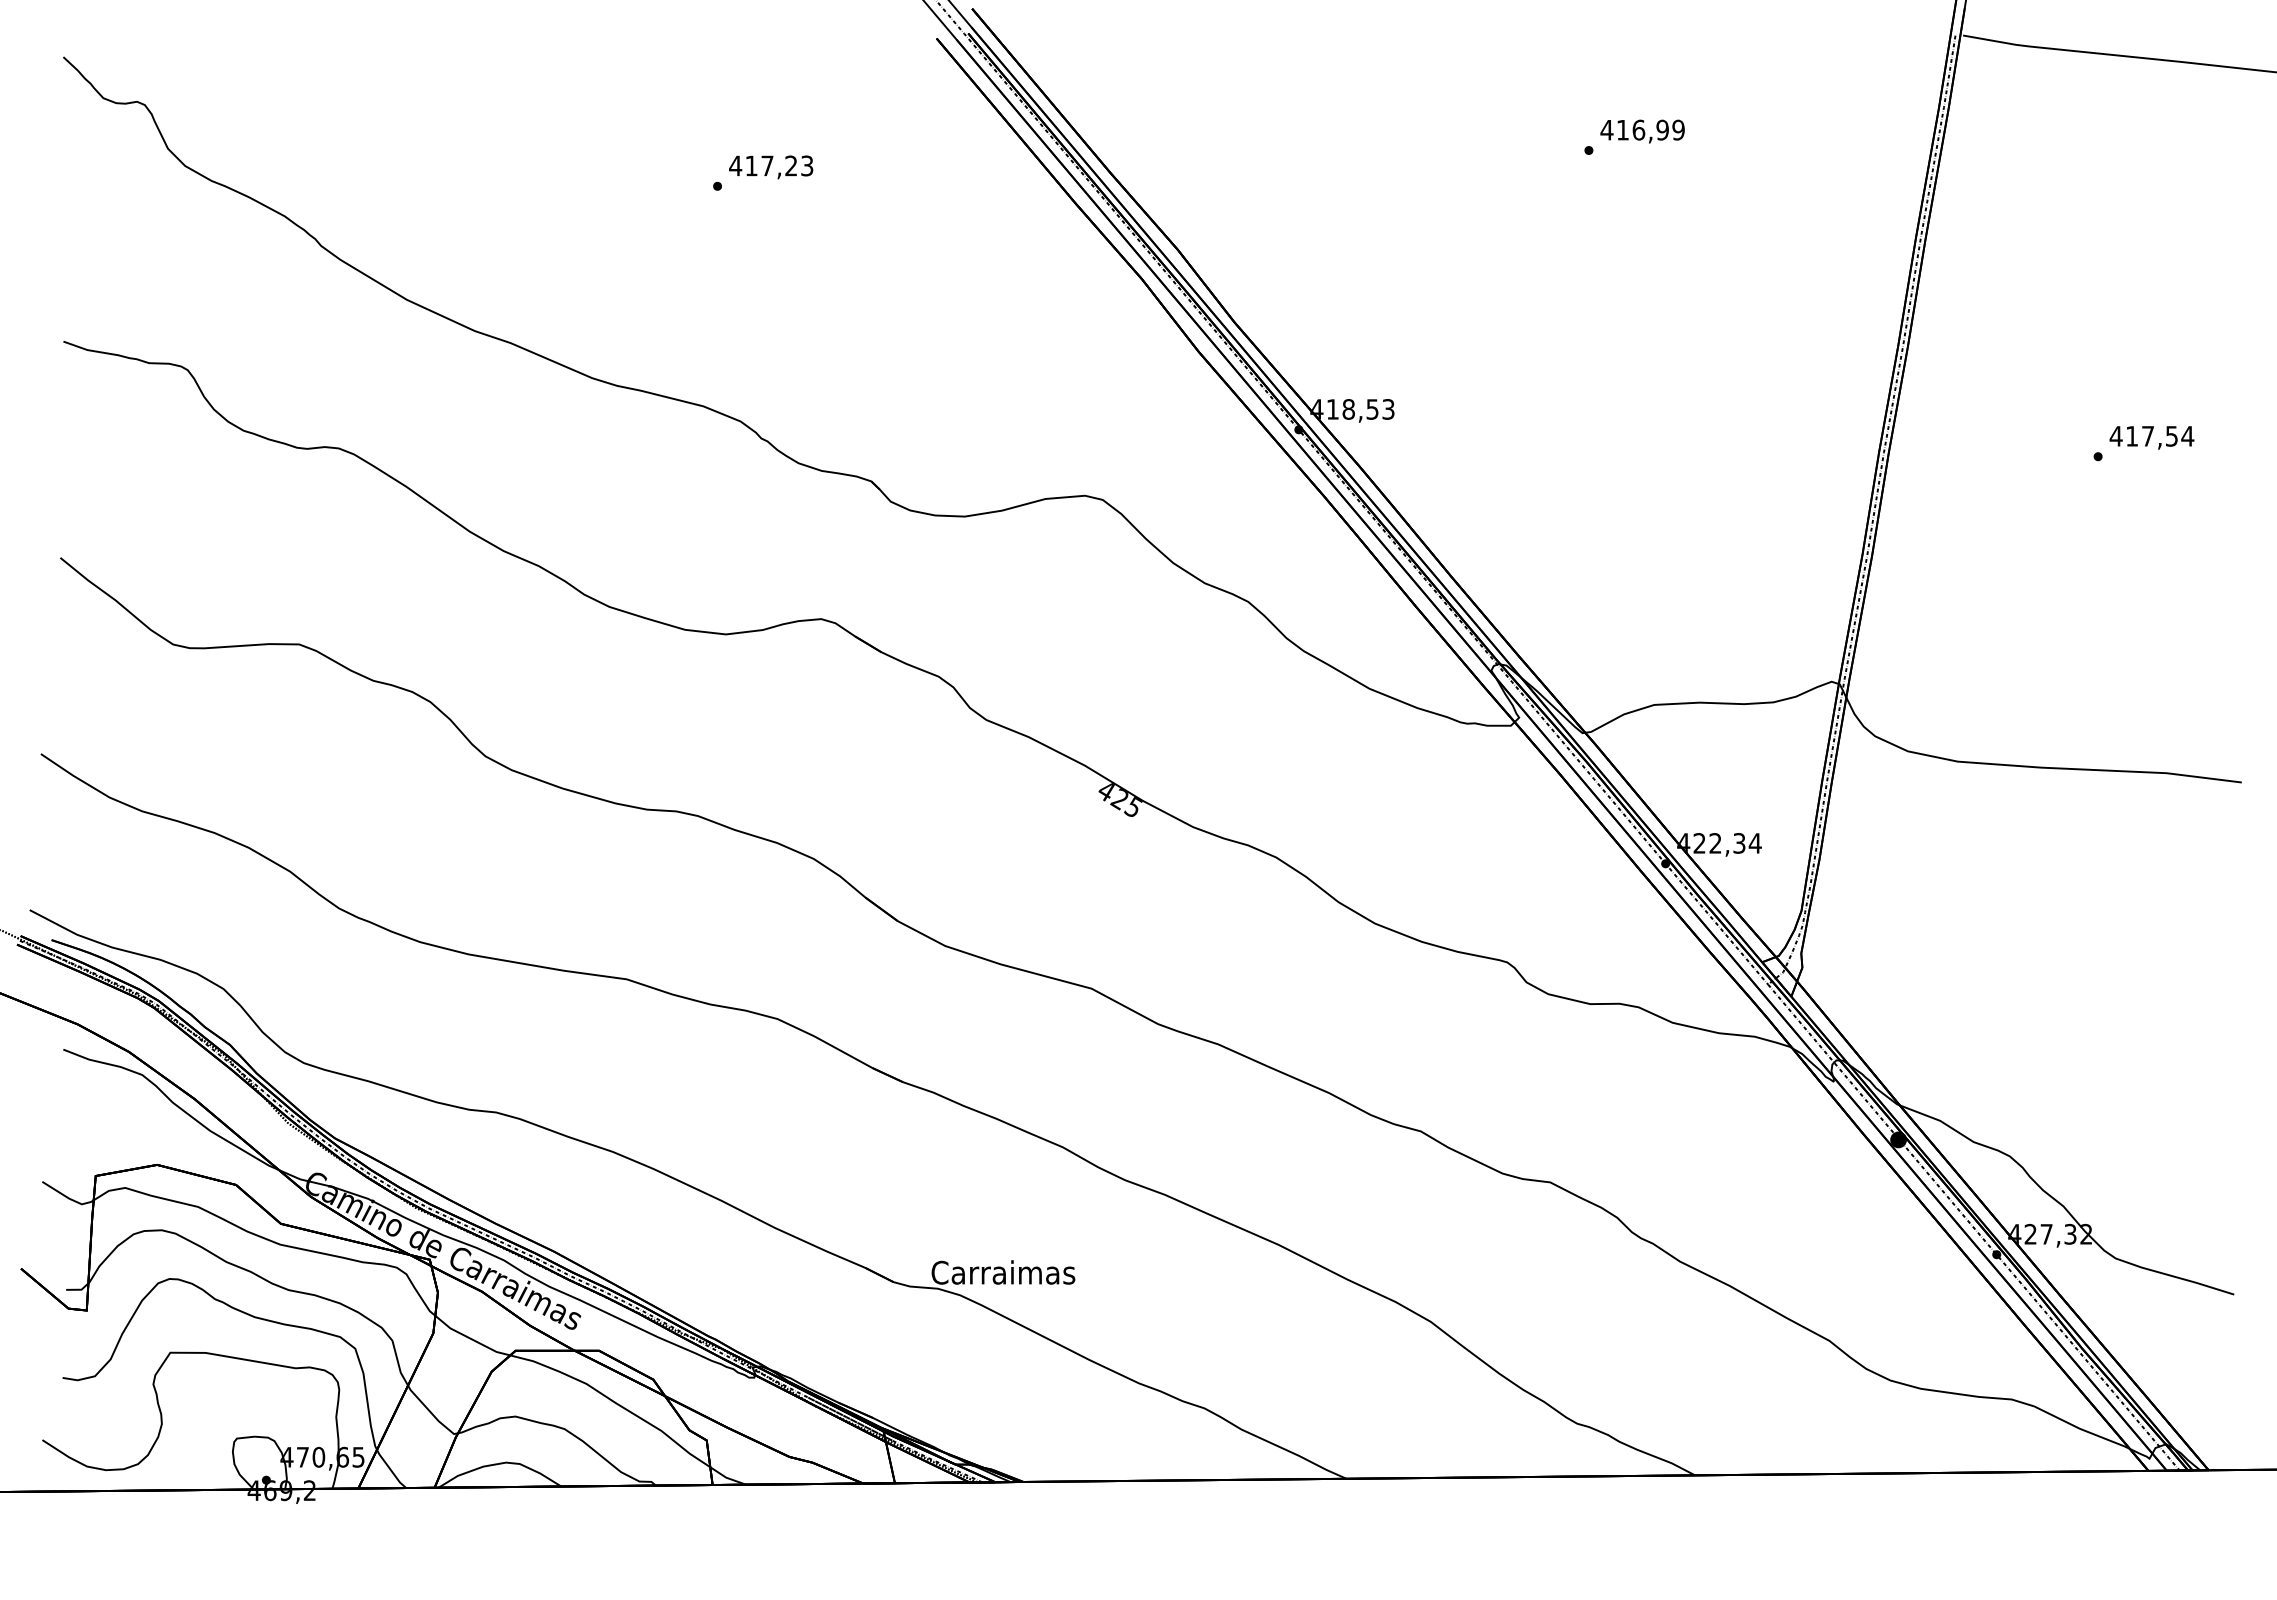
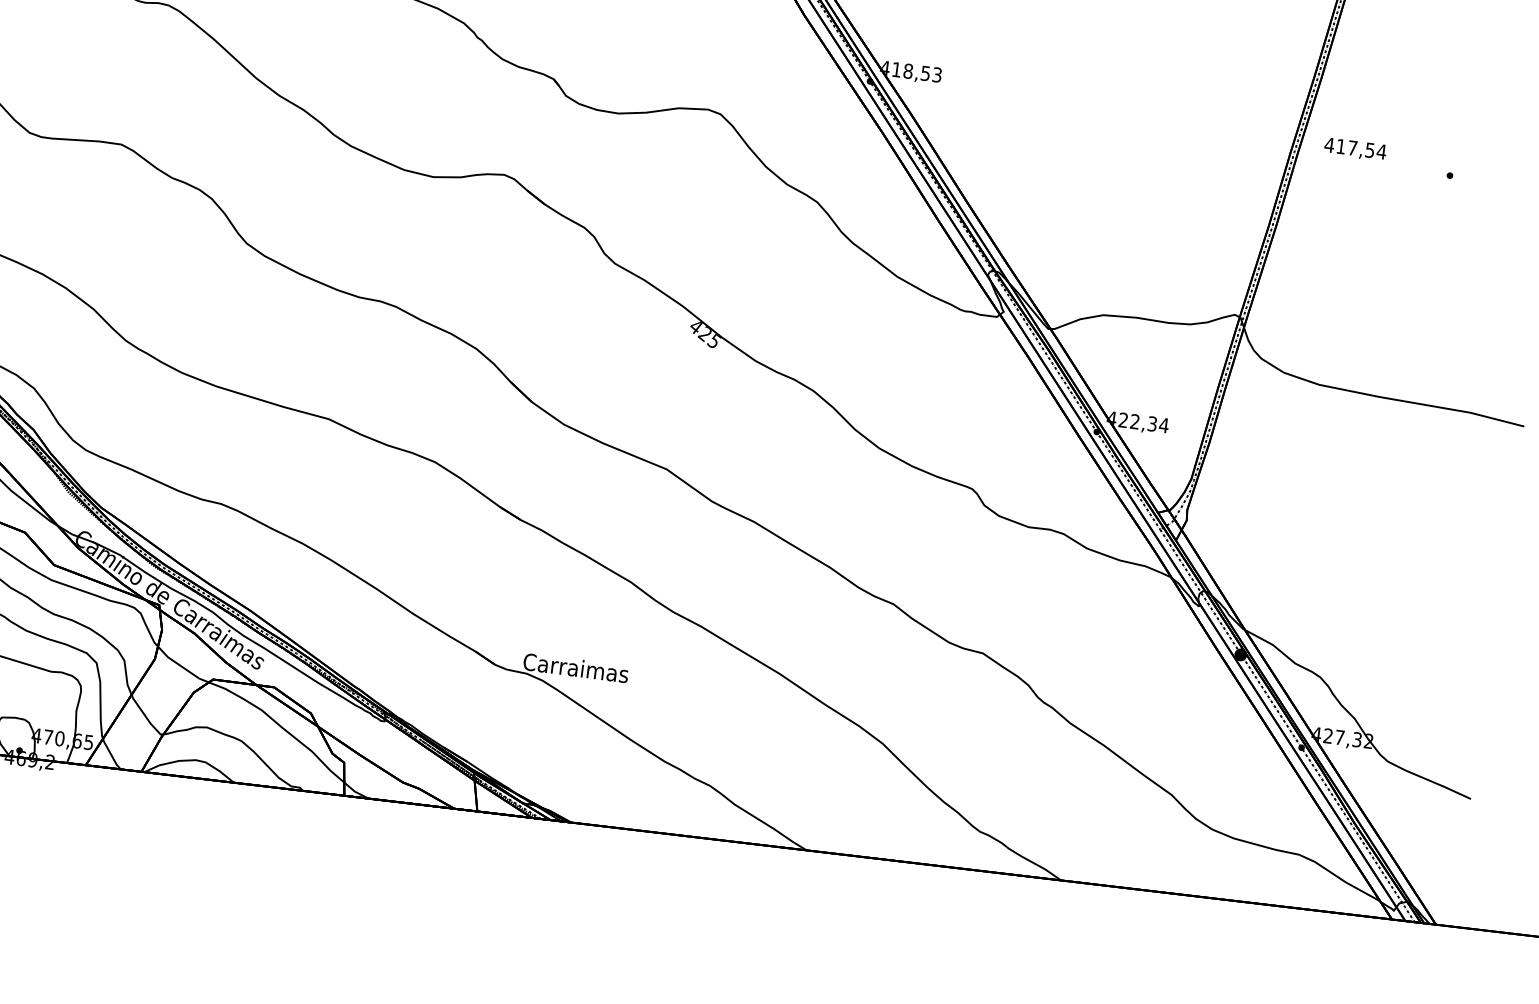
text: (2151, 437) -> (1355, 149), moved

